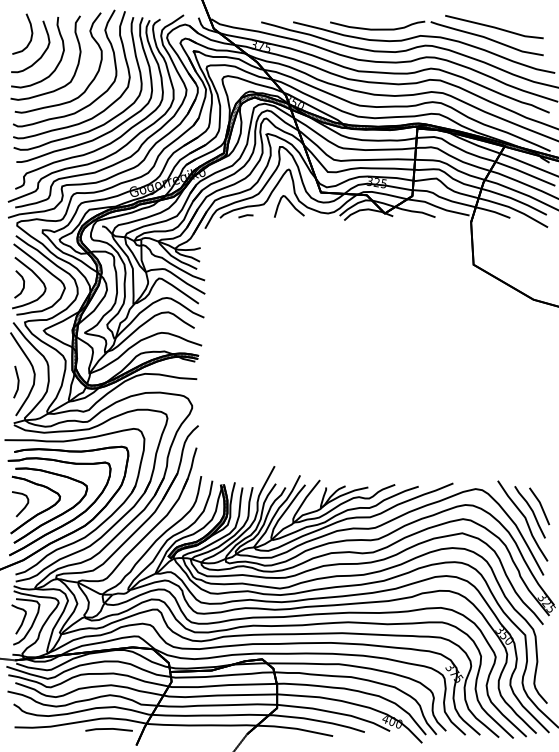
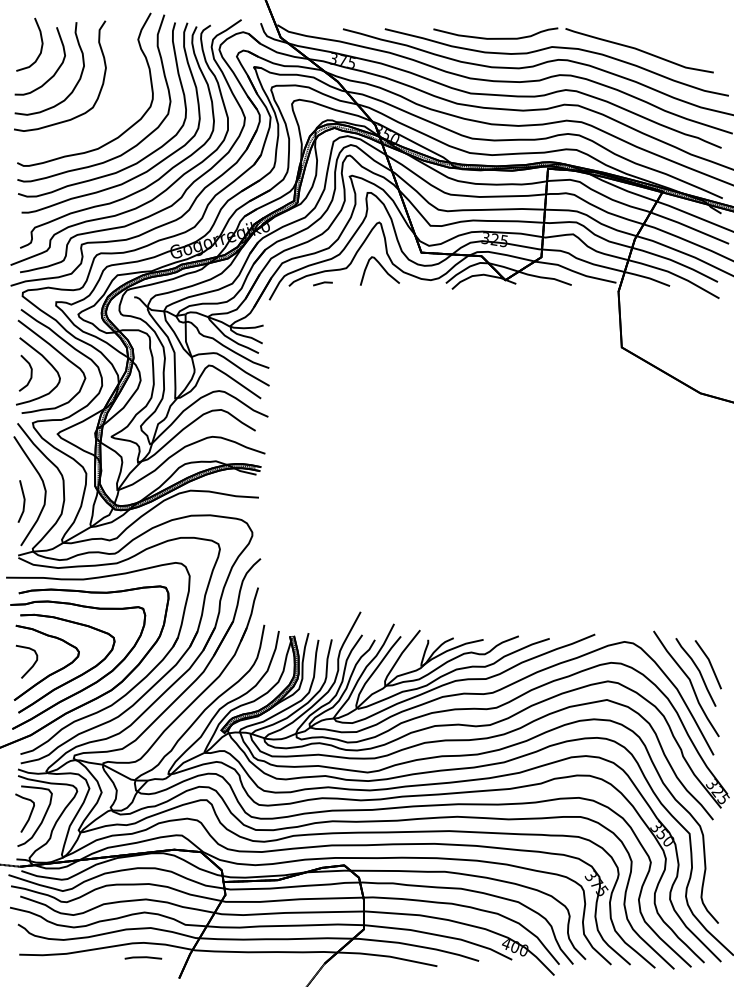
part: (493, 27) -> (648, 35), removed
part: (89, 83) -> (117, 109), removed
part: (109, 729) -> (143, 957), size x0.6

